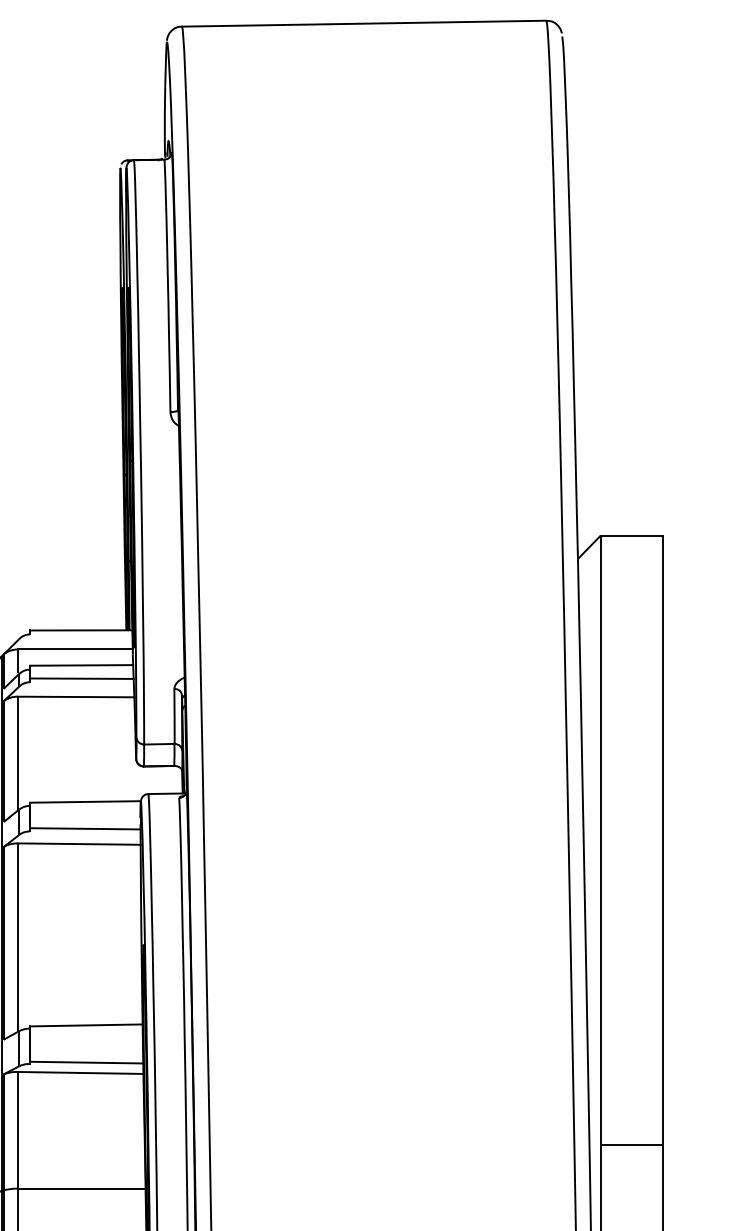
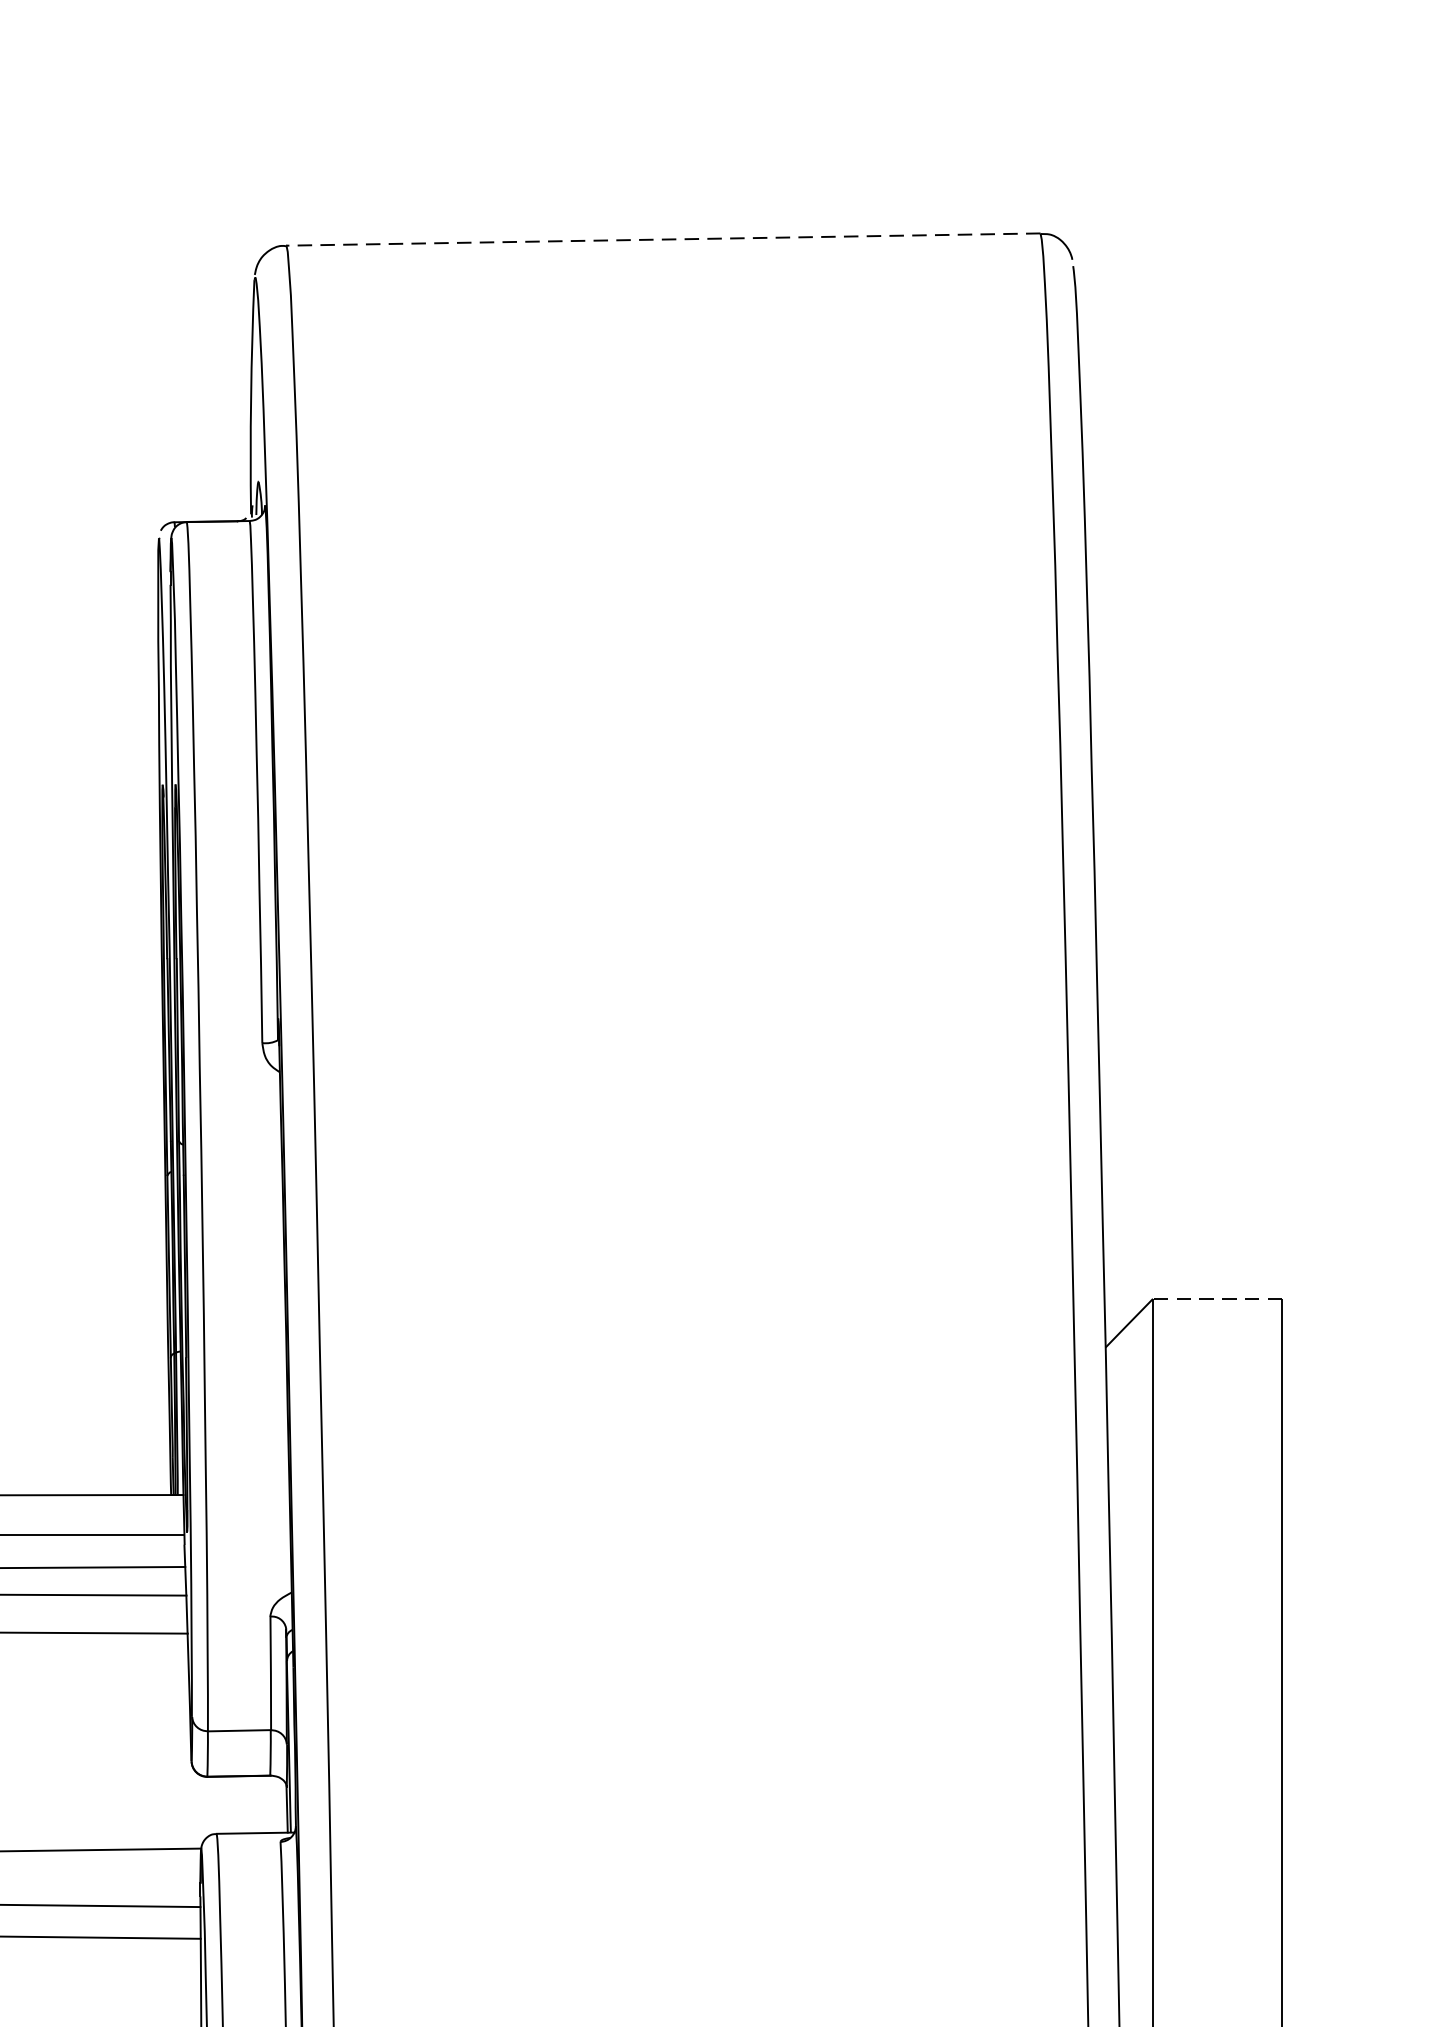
line: (363, 23) -> (661, 239), solid -> dashed
line: (631, 535) -> (1216, 1298), solid -> dashed

